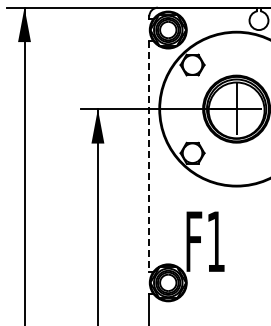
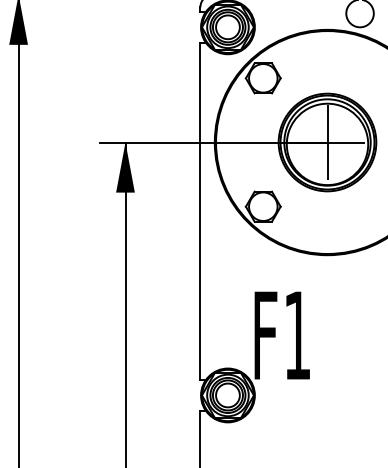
line: (149, 156) -> (200, 211), dashed -> solid

